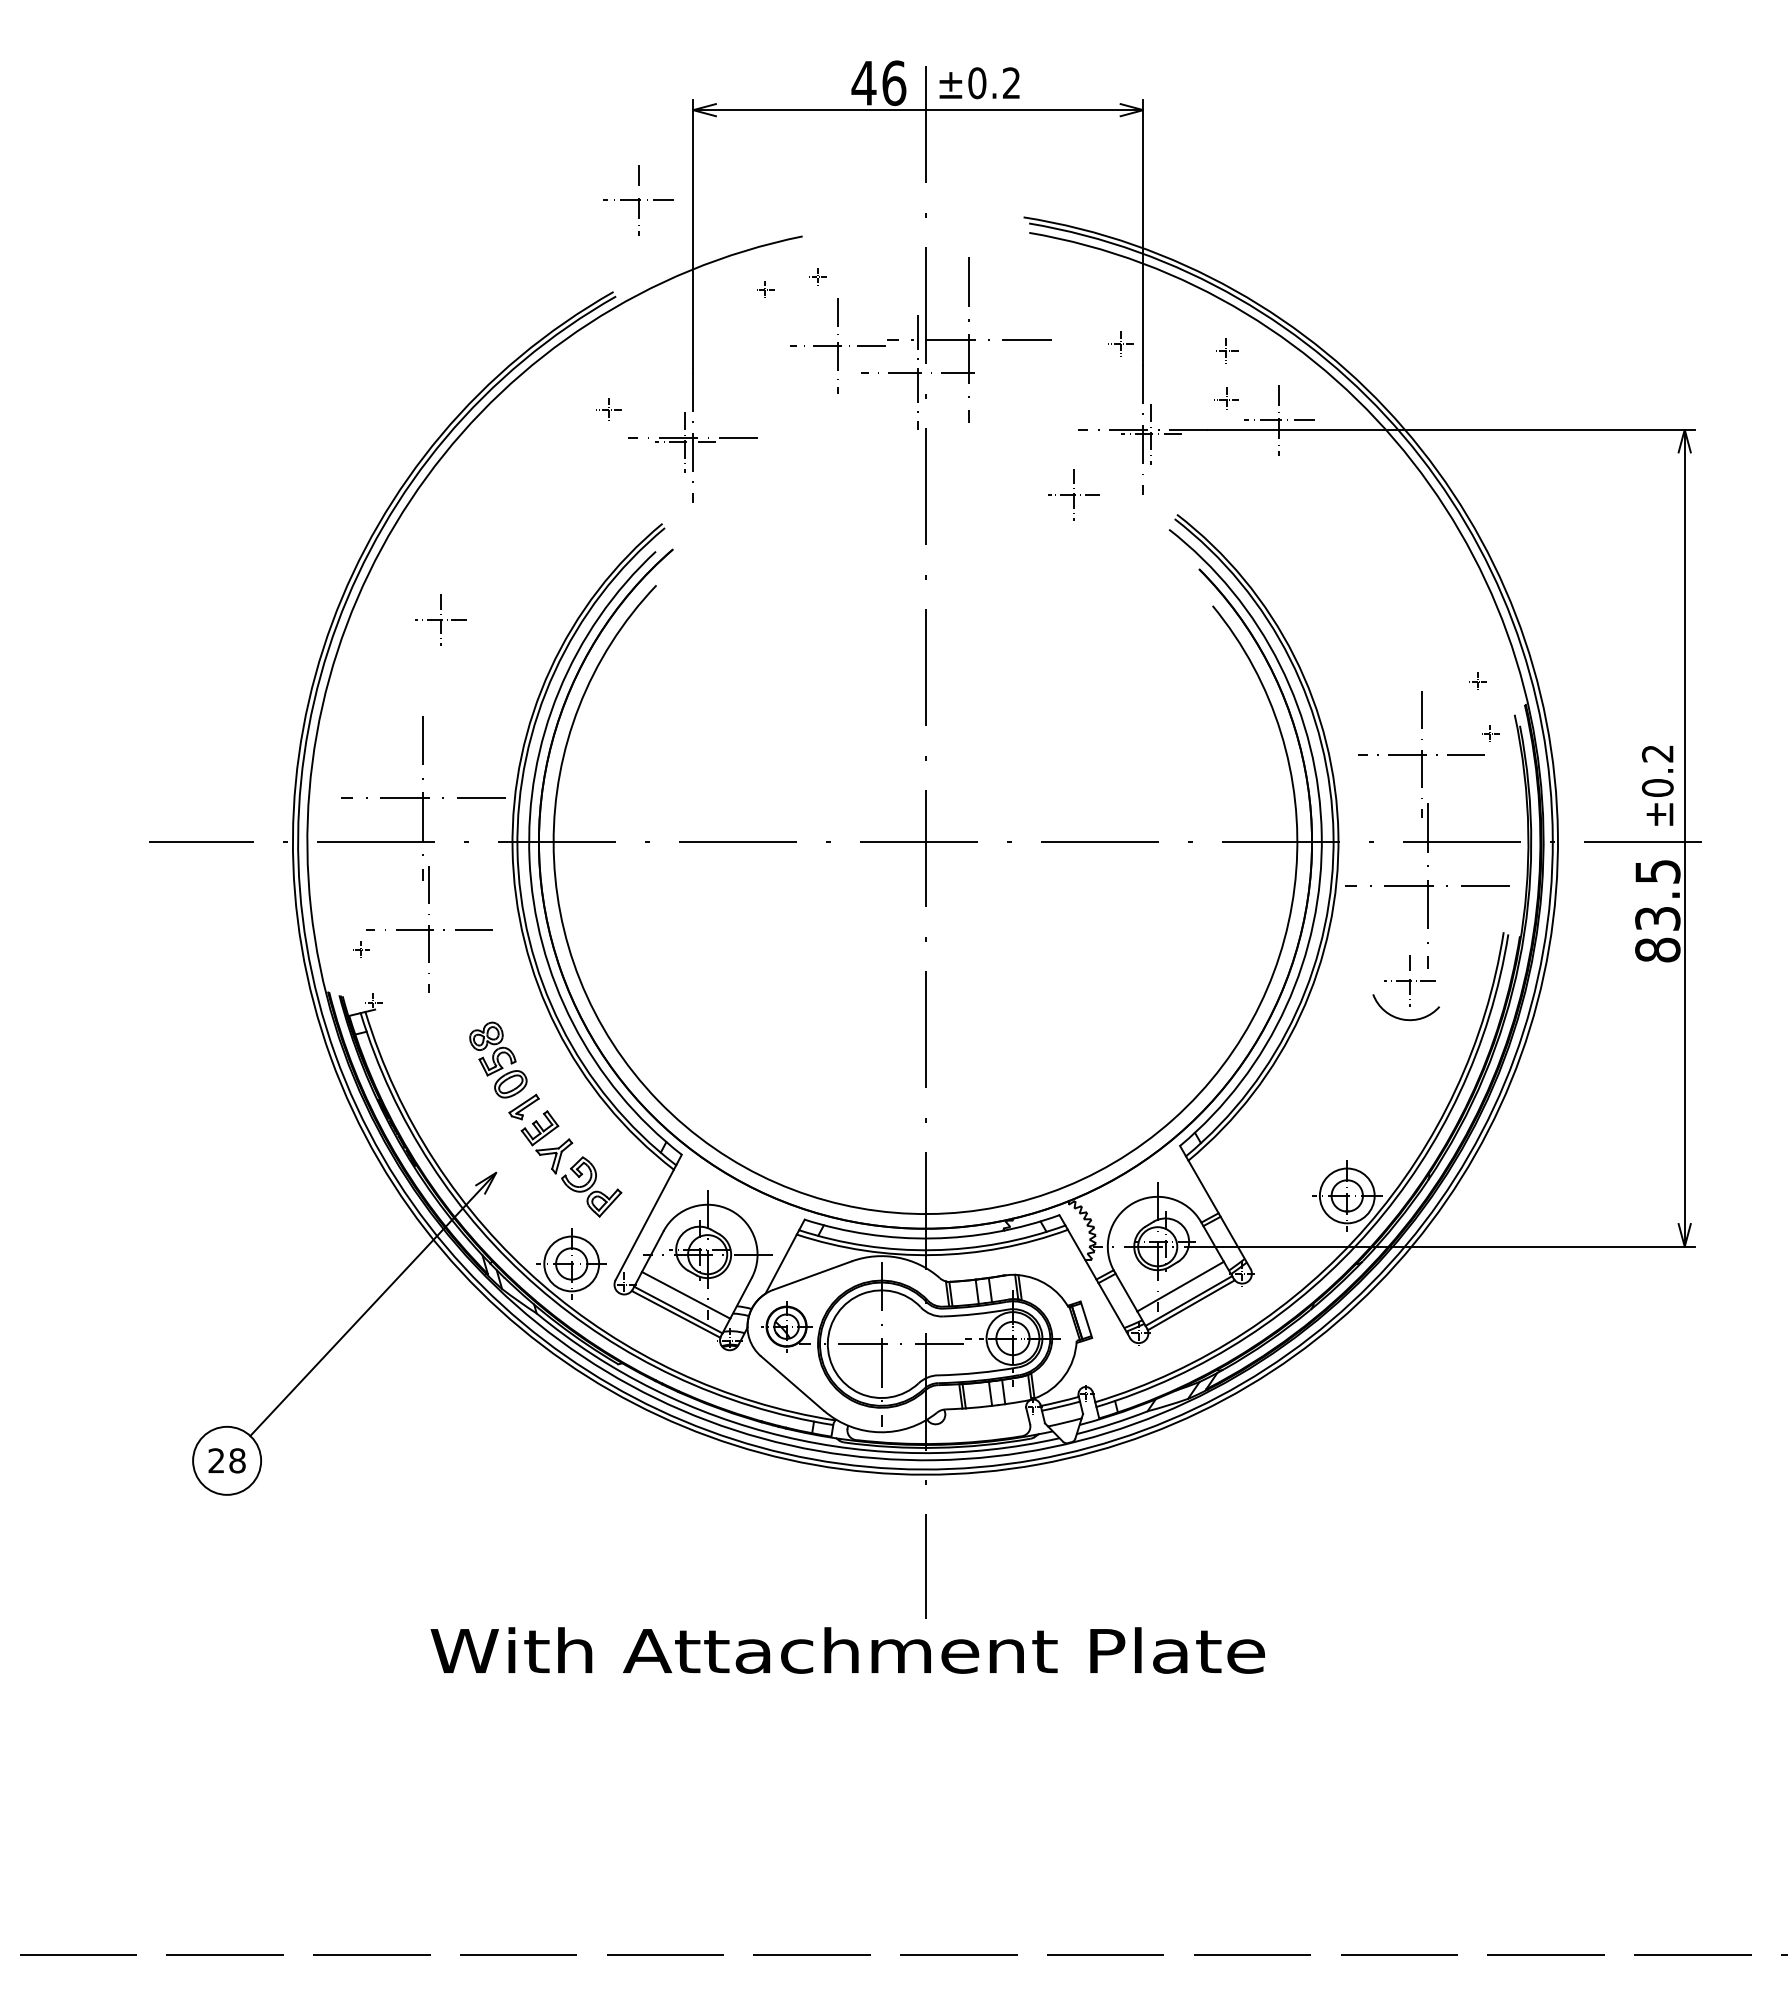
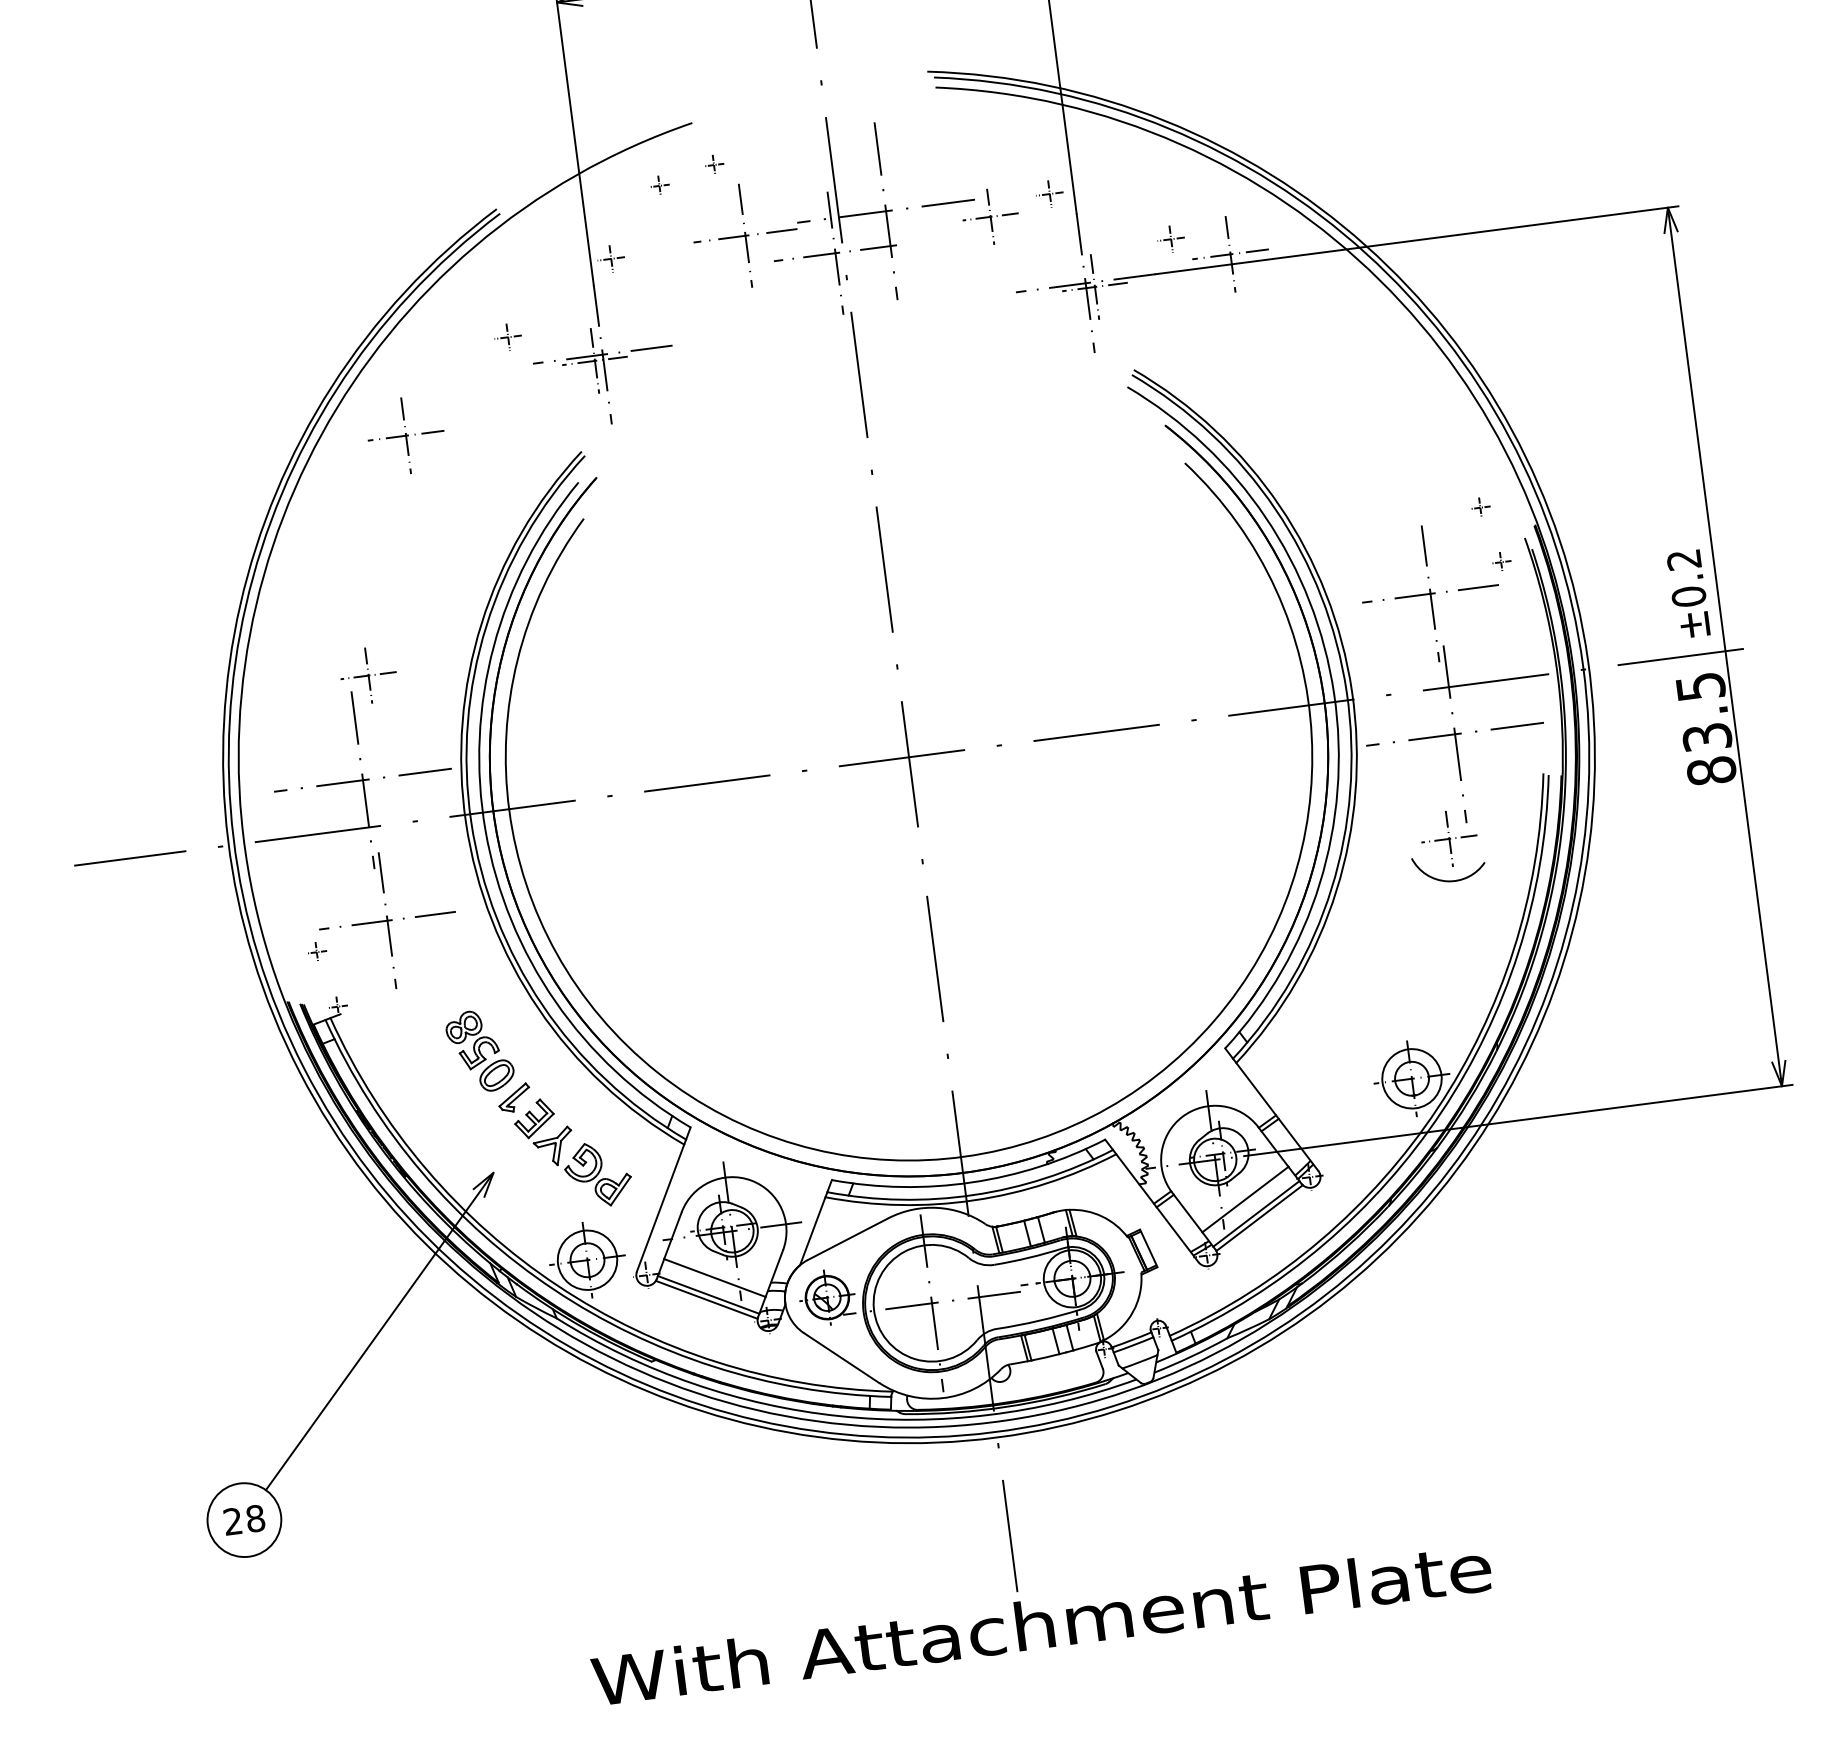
part: (638, 200) -> (405, 435), moved
part: (1227, 350) -> (612, 258), moved
part: (1073, 494) -> (989, 216), moved
part: (440, 619) -> (367, 674), moved
text: (847, 1650) -> (1041, 1624), moved

